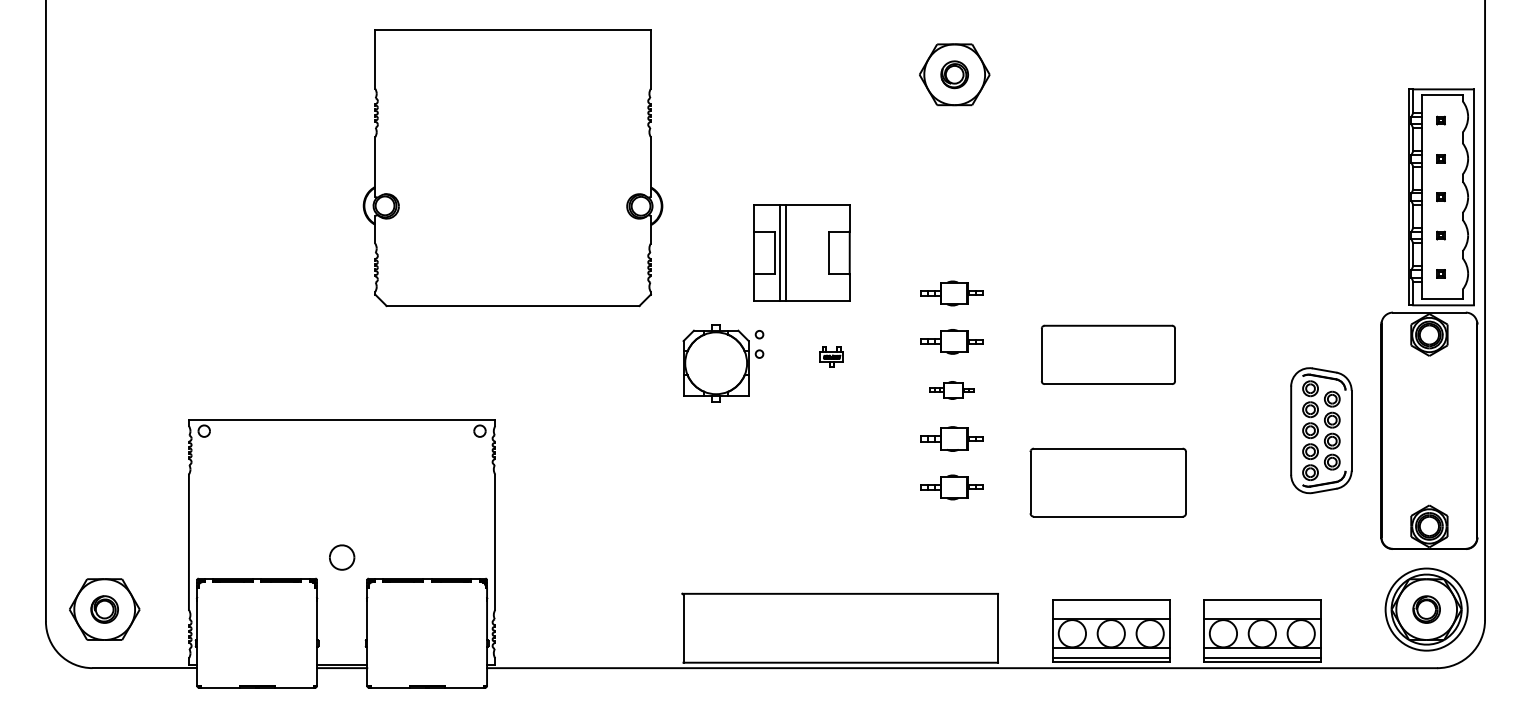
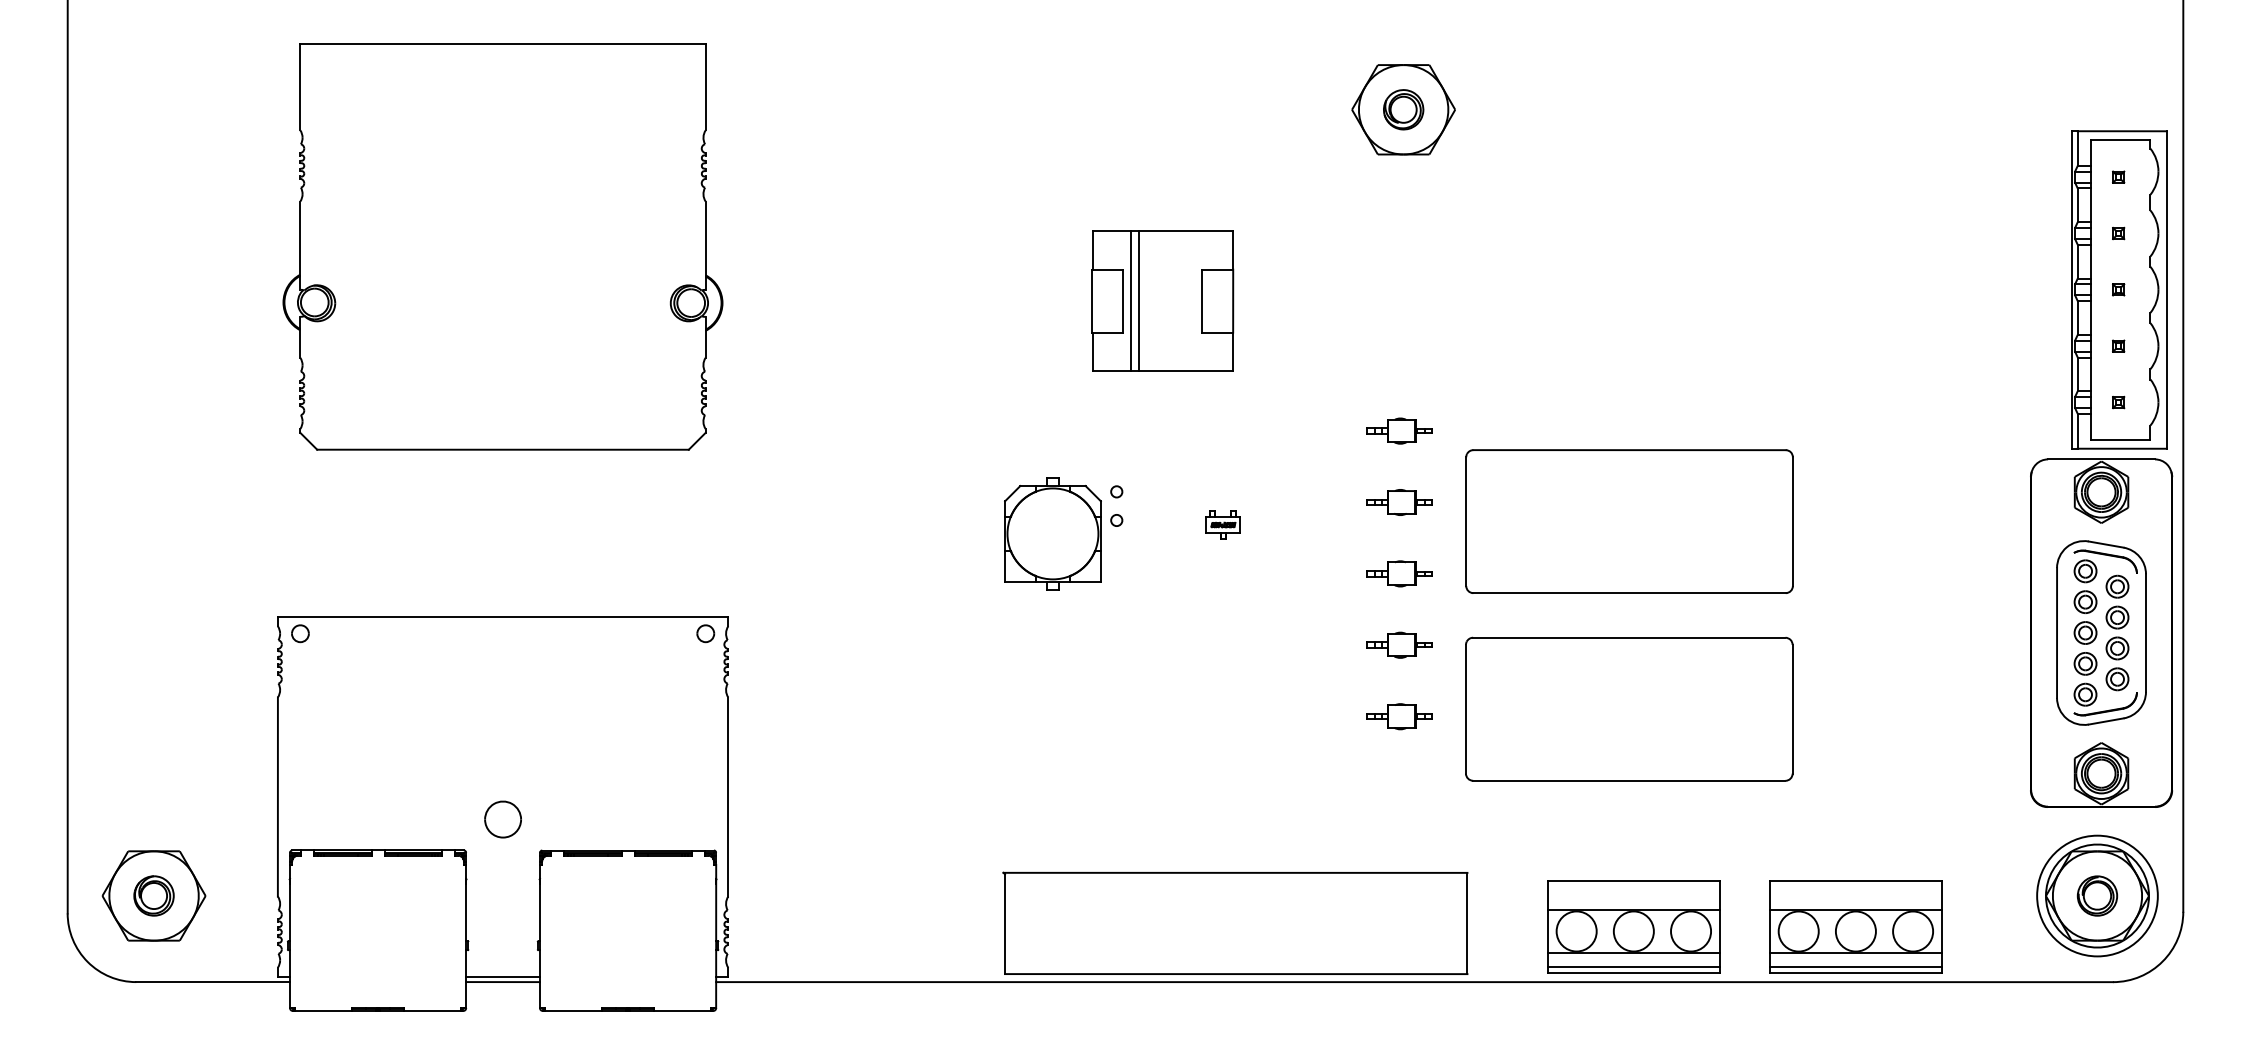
part: (512, 168) -> (502, 247), moved
part: (801, 252) -> (1162, 300), moved
part: (951, 292) -> (1398, 429), size x0.71
part: (951, 341) -> (1398, 501), size x0.71
part: (1108, 354) -> (1629, 521), size x1.67
part: (1321, 430) -> (2101, 632), moved
part: (951, 438) -> (1398, 644), size x0.71
part: (1108, 482) -> (1629, 709), size x1.43
part: (951, 487) -> (1398, 716), size x0.71

